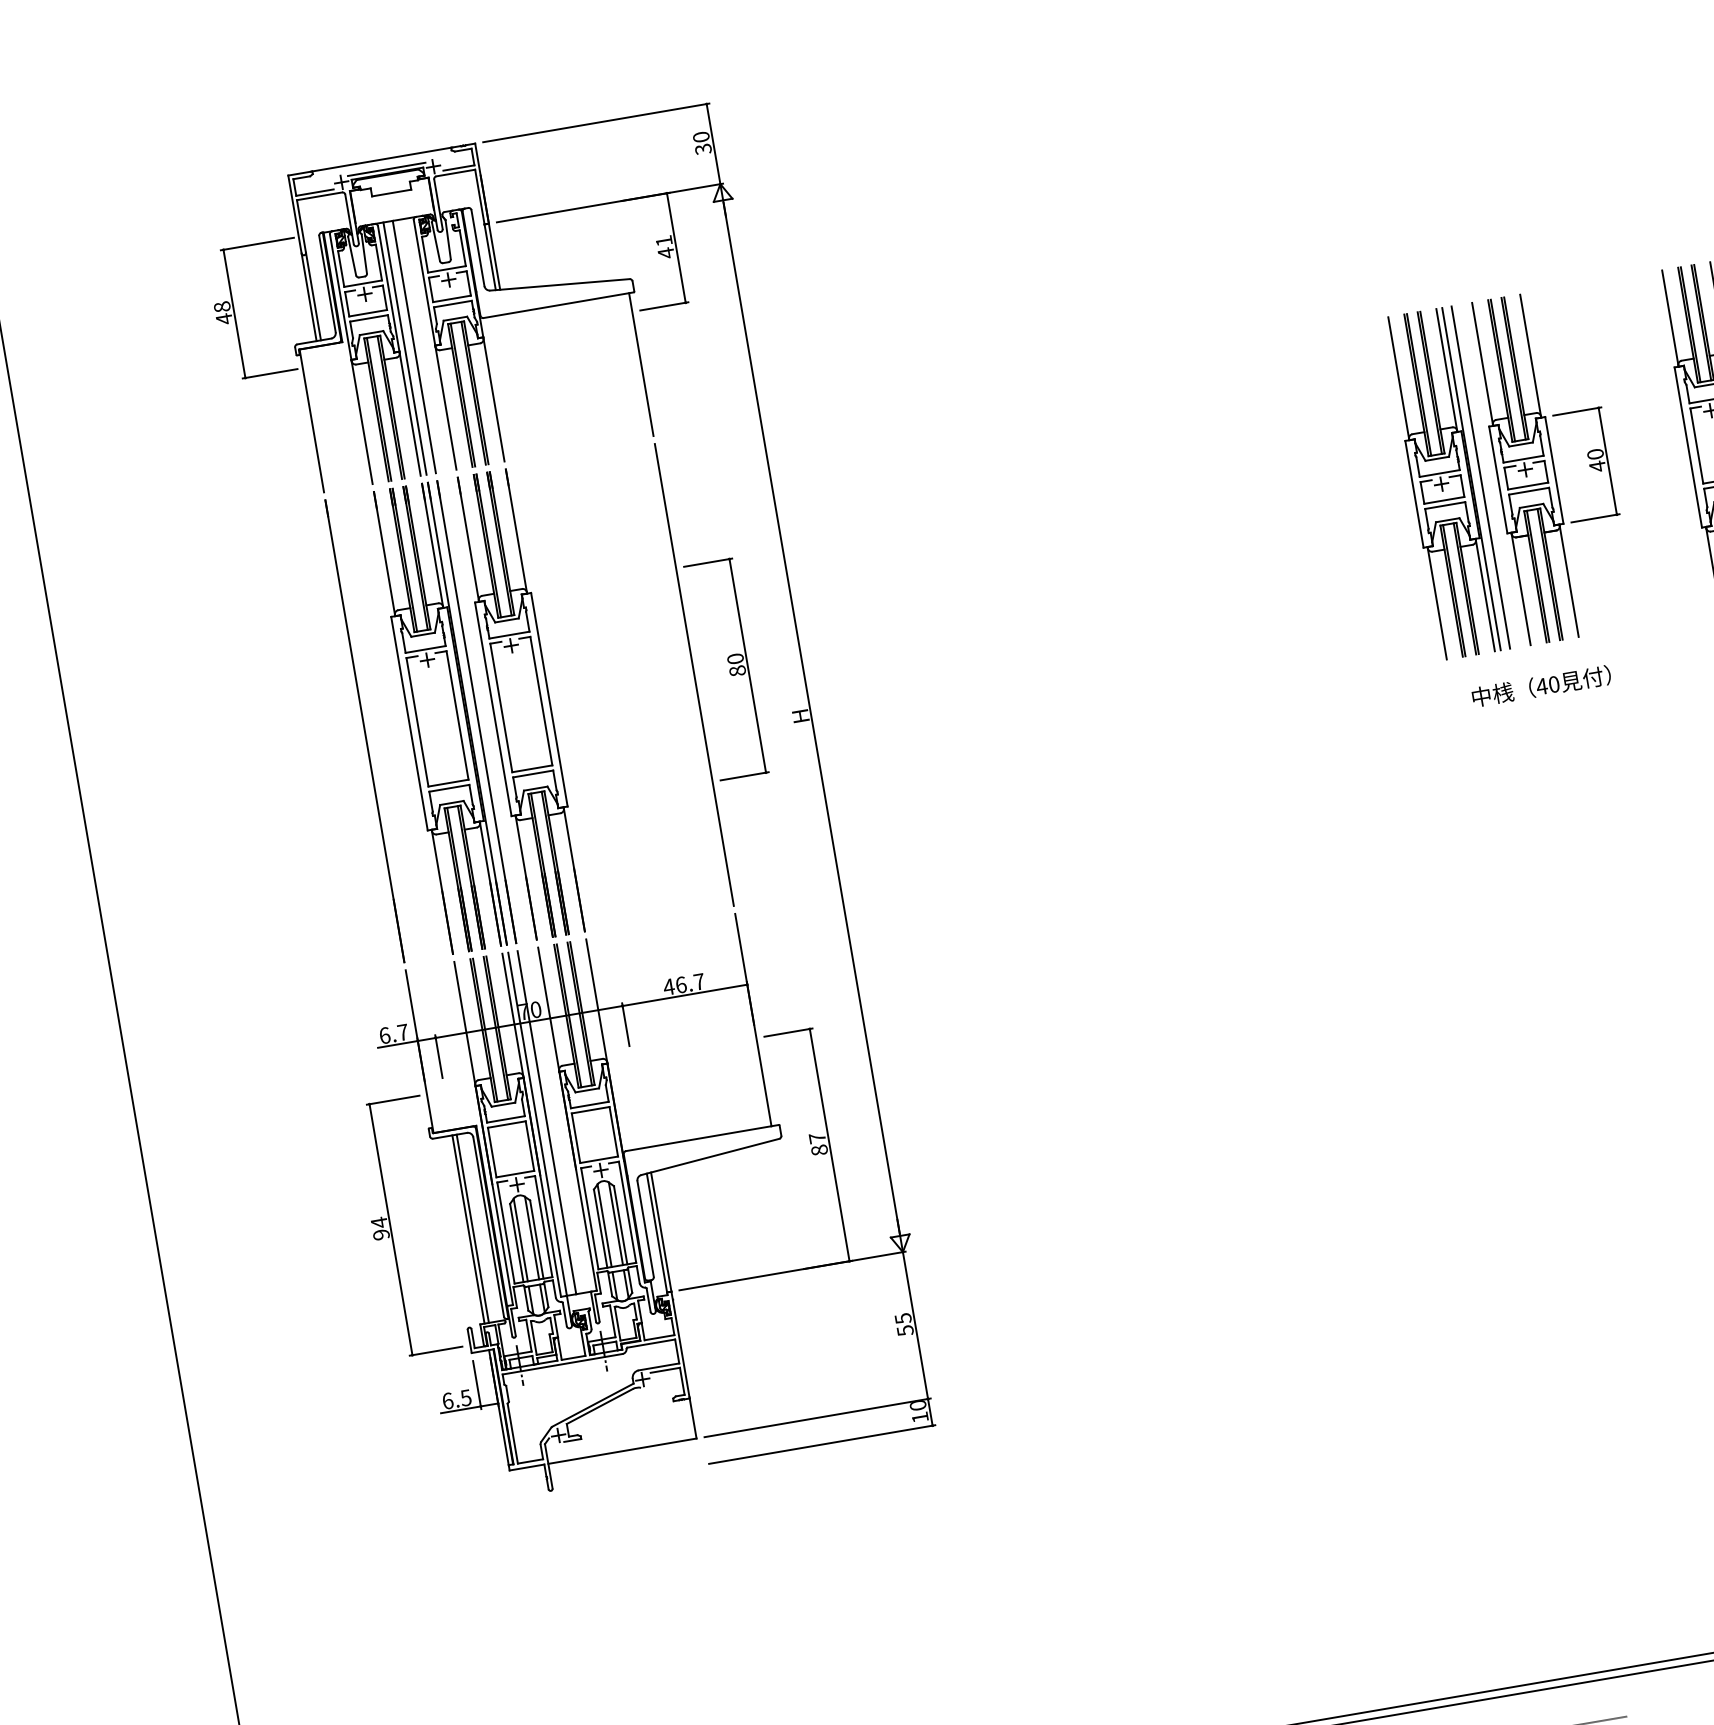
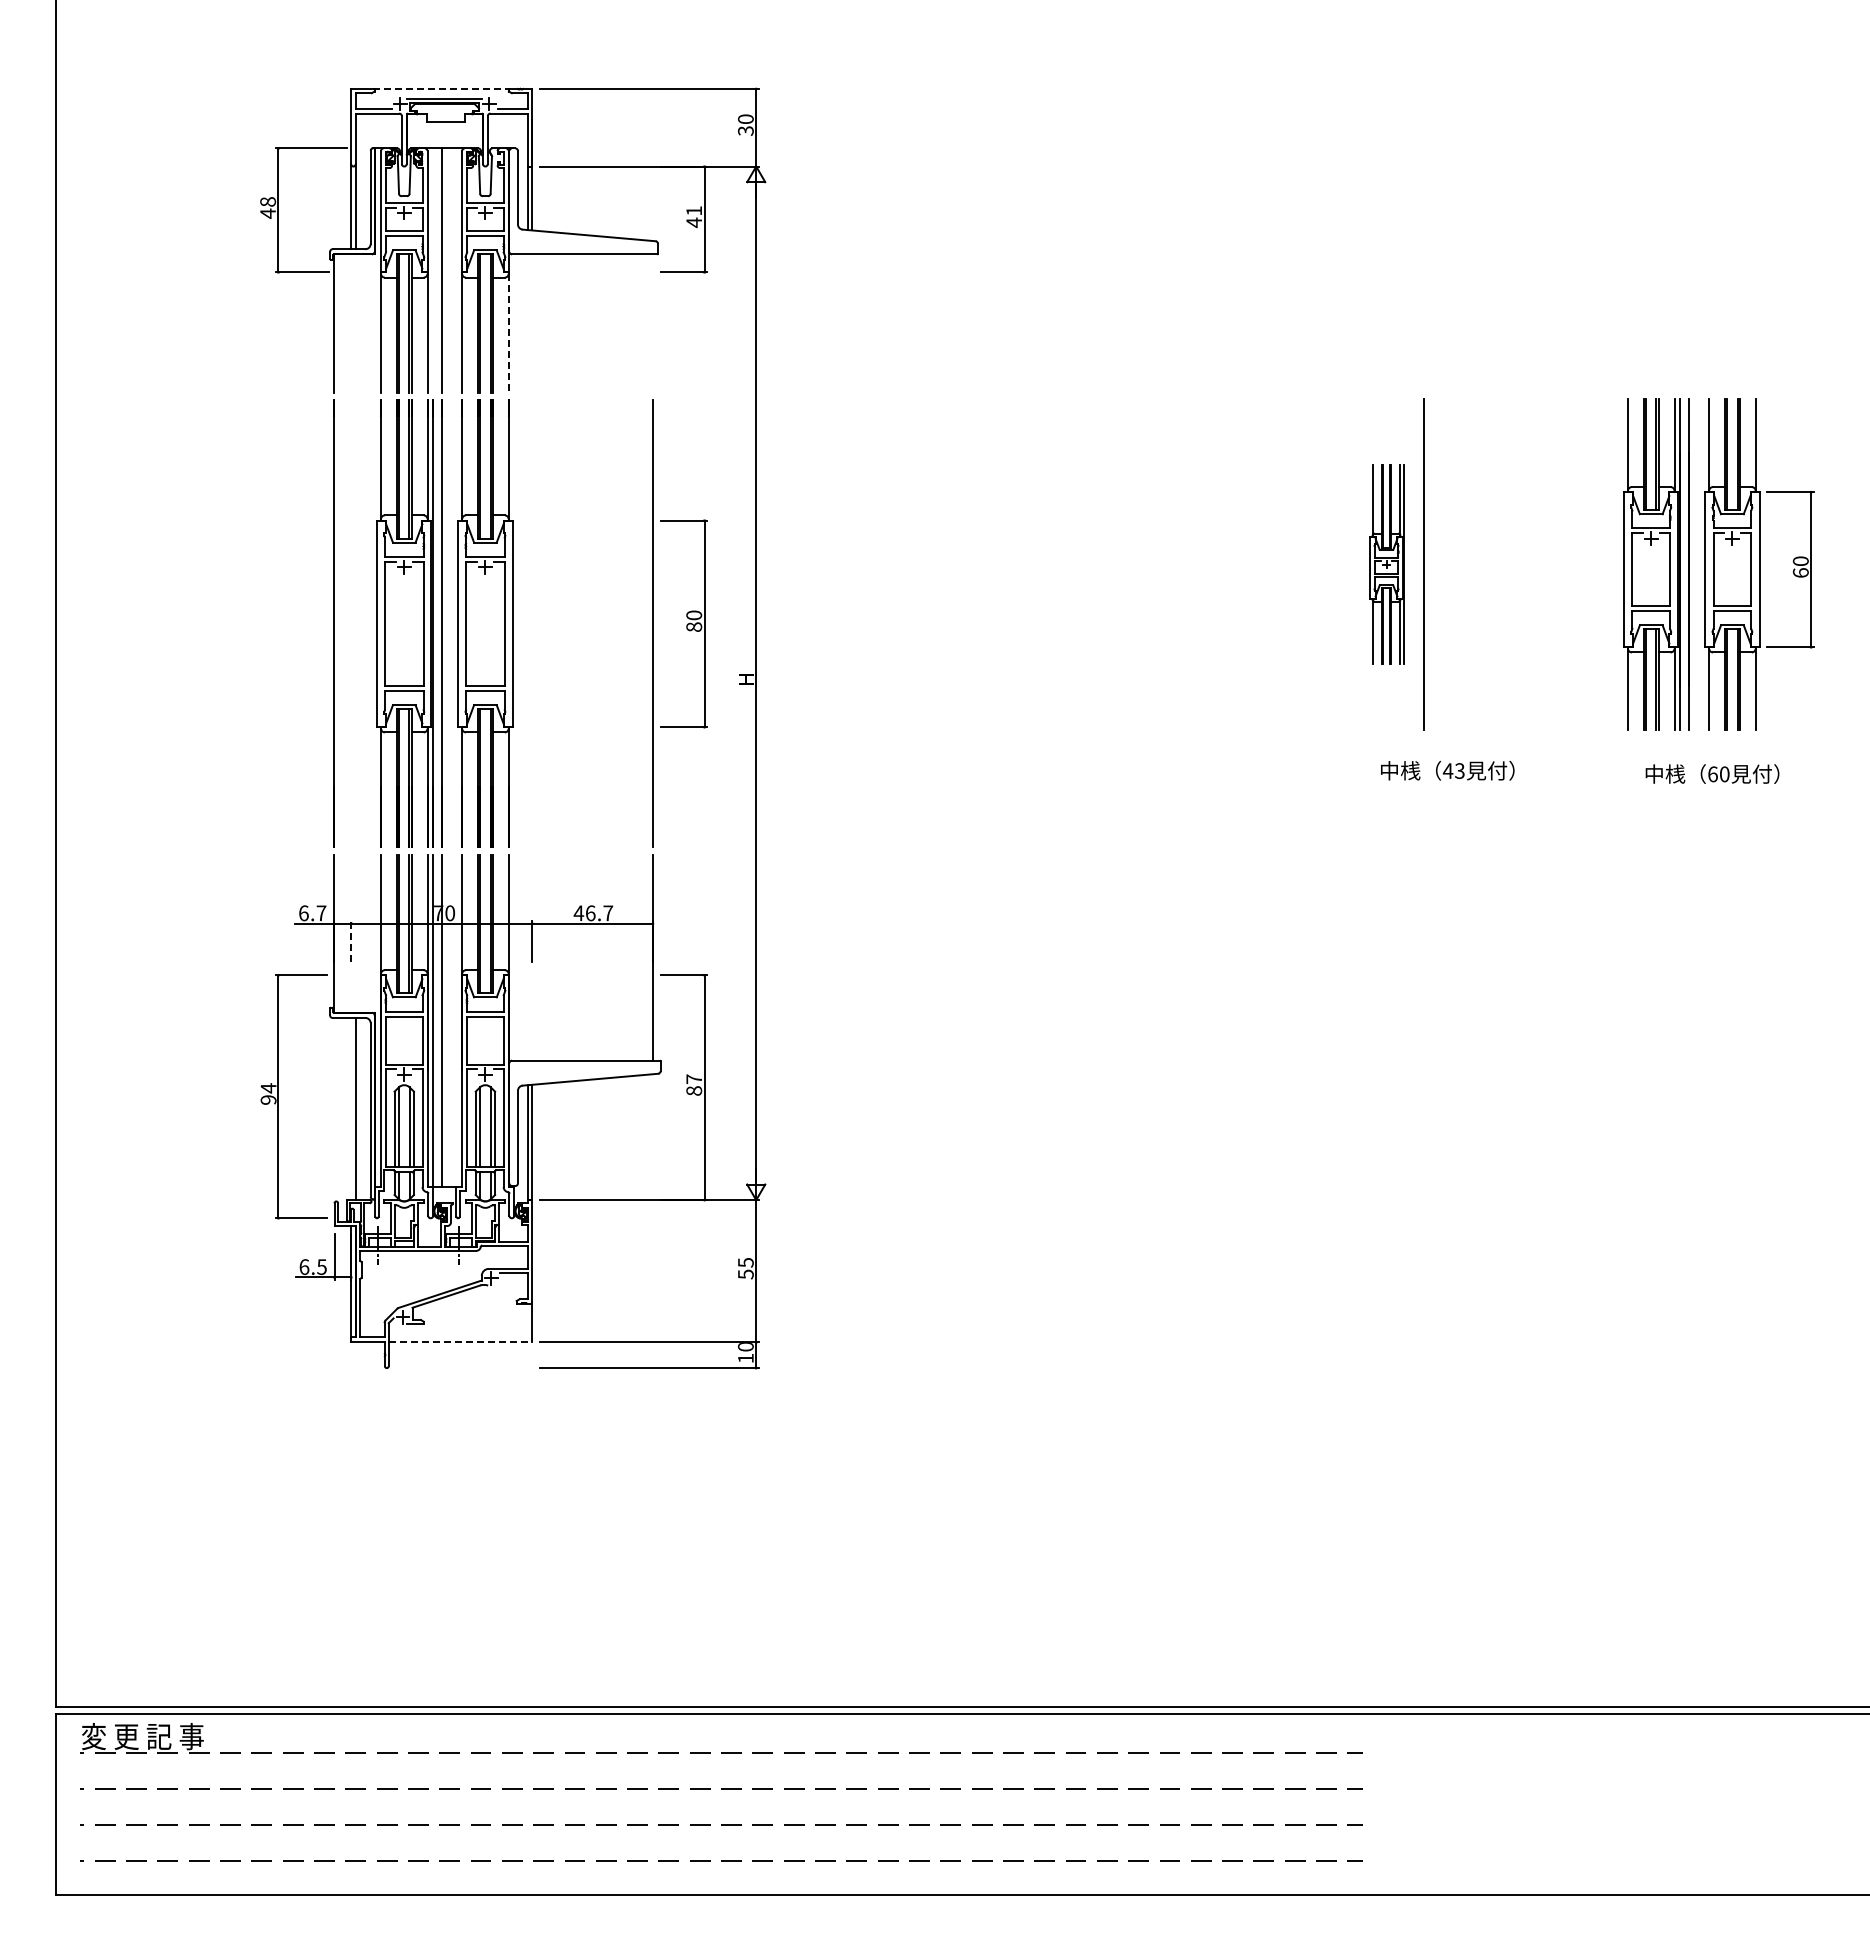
line: (382, 158) -> (442, 88), solid -> dashed
line: (405, 348) -> (433, 270), removed
line: (640, 364) -> (652, 323), removed
line: (493, 400) -> (508, 333), solid -> dashed
part: (1553, 464) -> (1494, 564), removed
part: (1441, 484) -> (1386, 564), size x0.6
text: (1553, 683) -> (1459, 770), 40 -> 43
line: (439, 1056) -> (351, 941), solid -> dashed
line: (468, 1228) -> (351, 1108), removed
line: (622, 1451) -> (460, 1342), solid -> dashed

